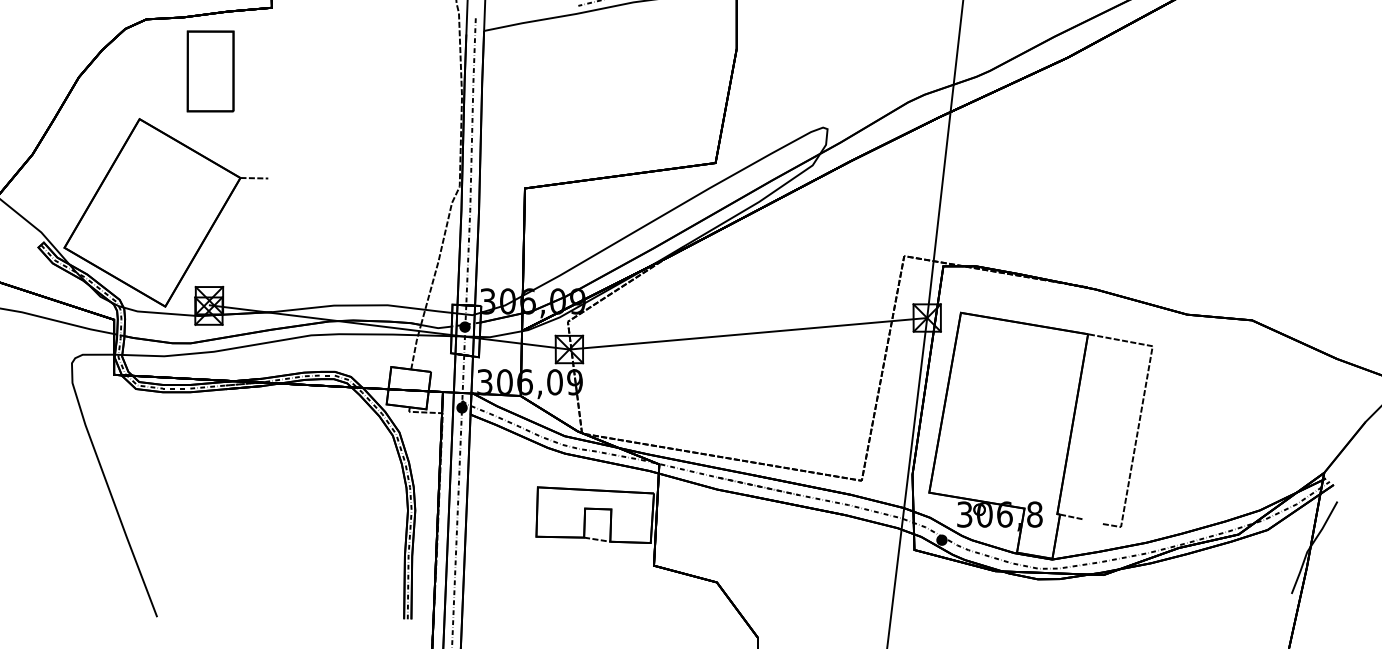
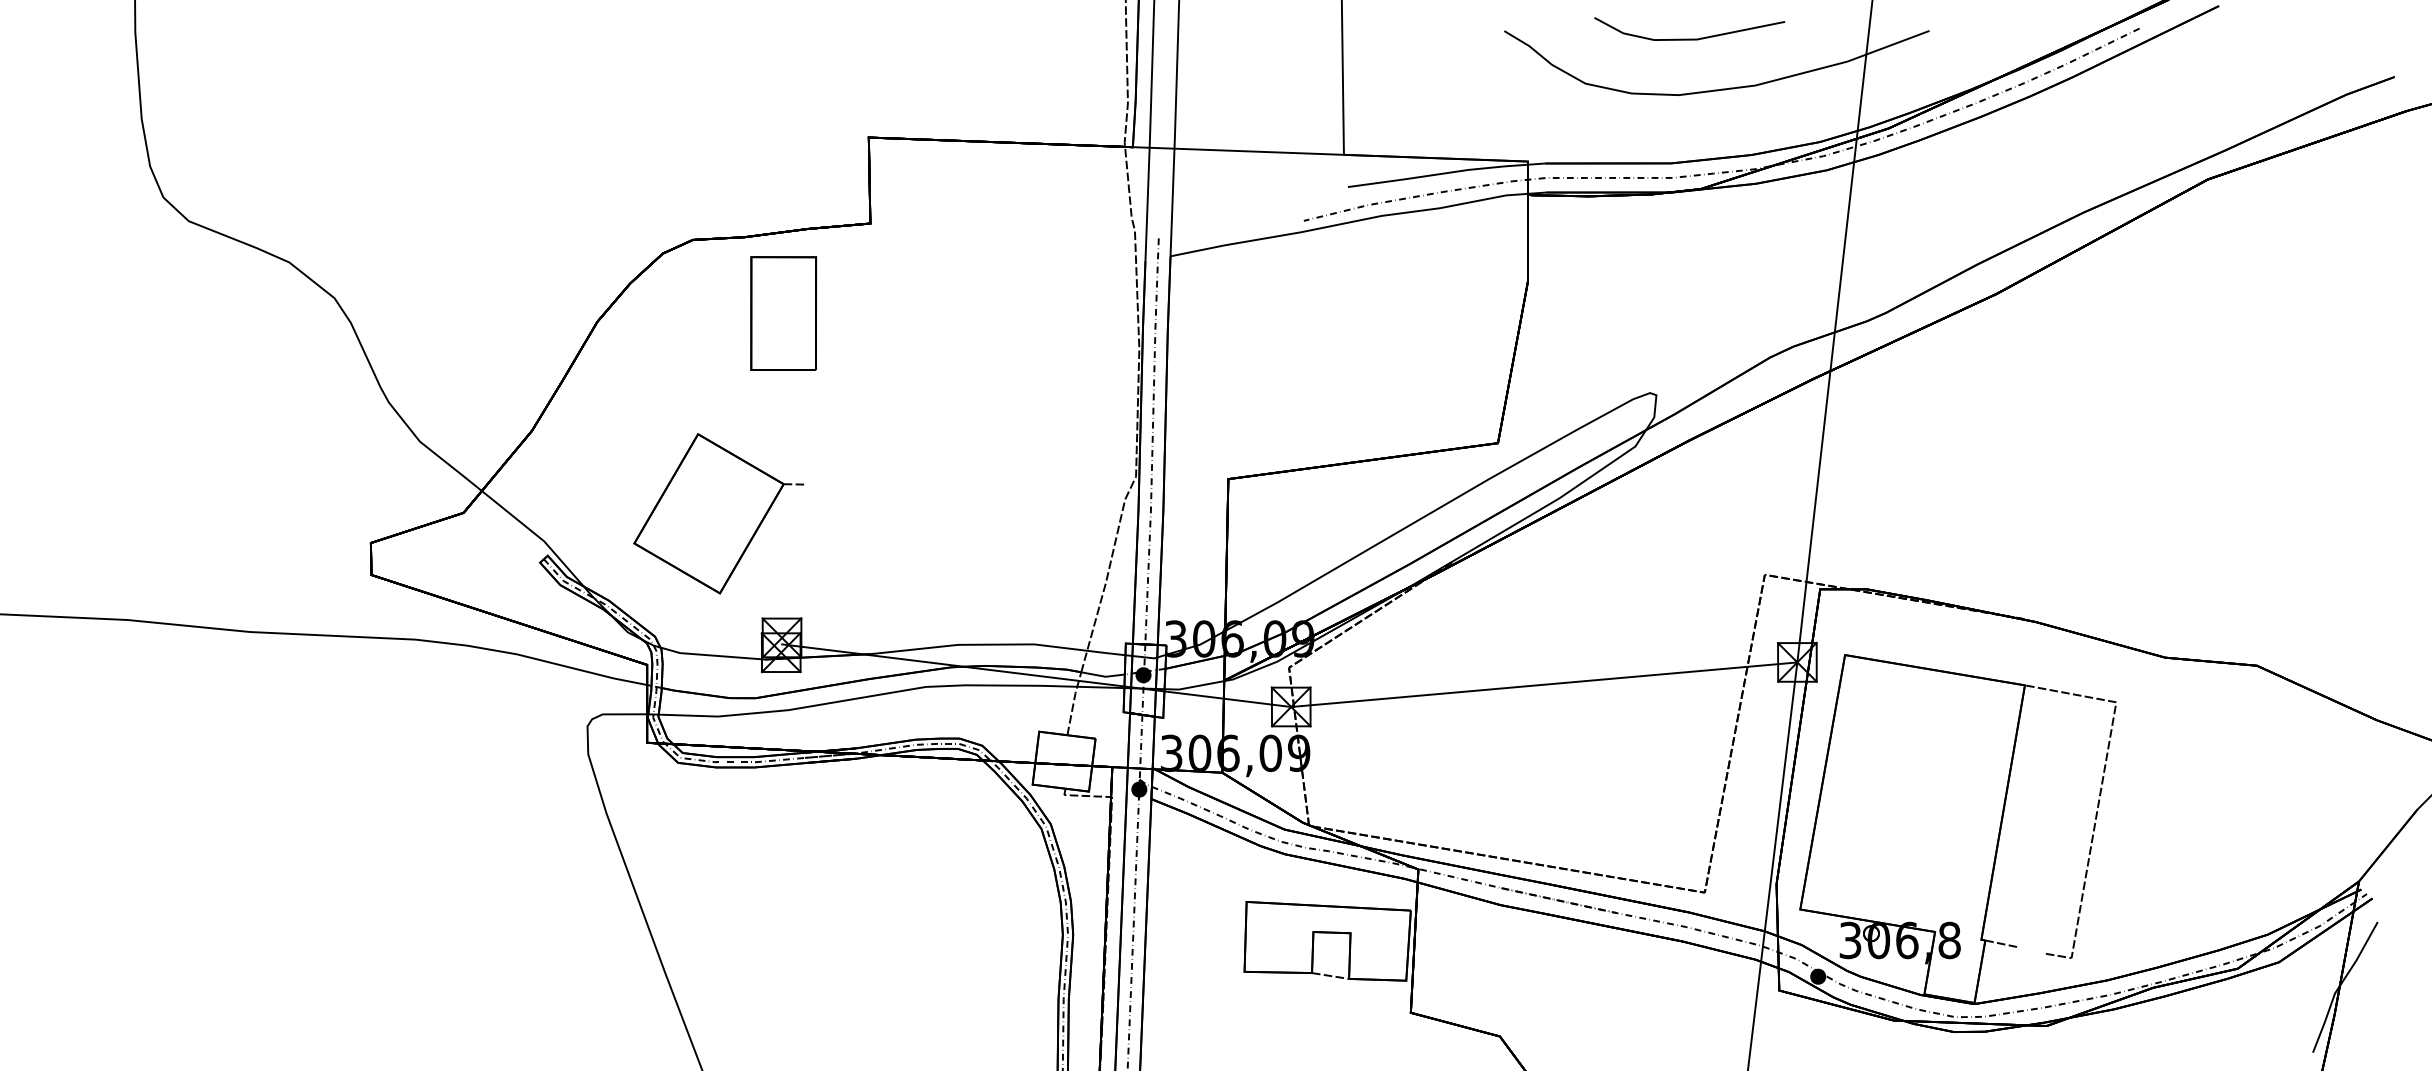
part: (165, 212) -> (720, 513), size x0.6

